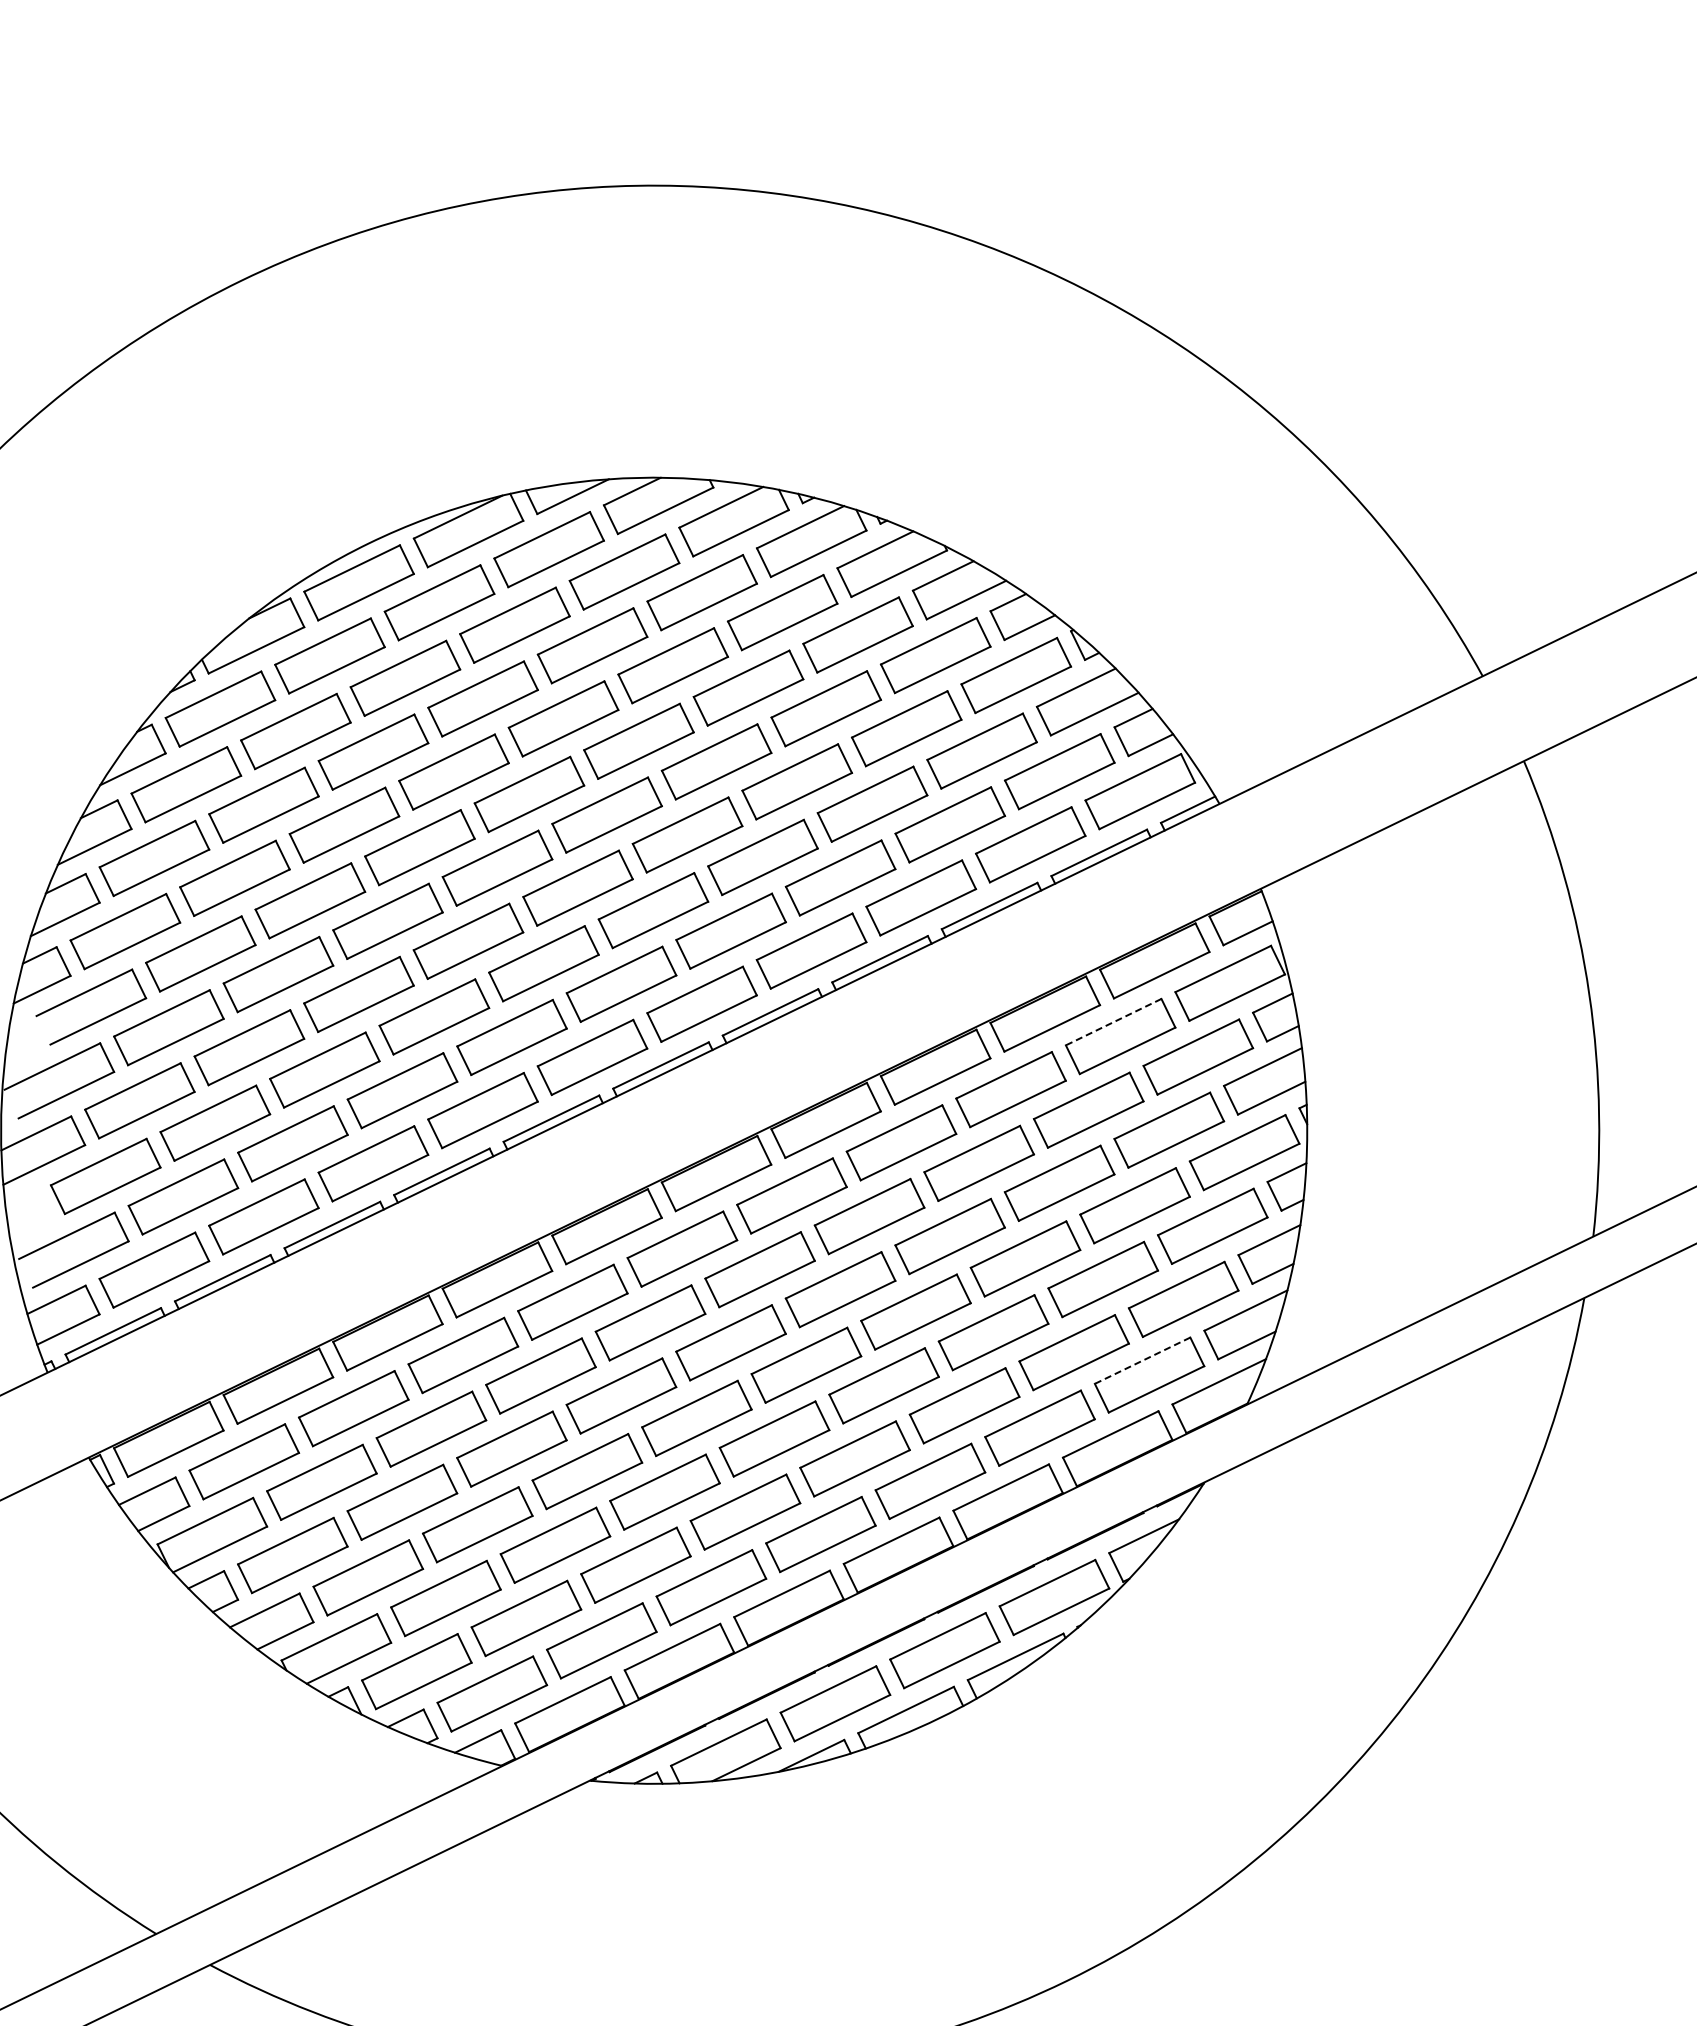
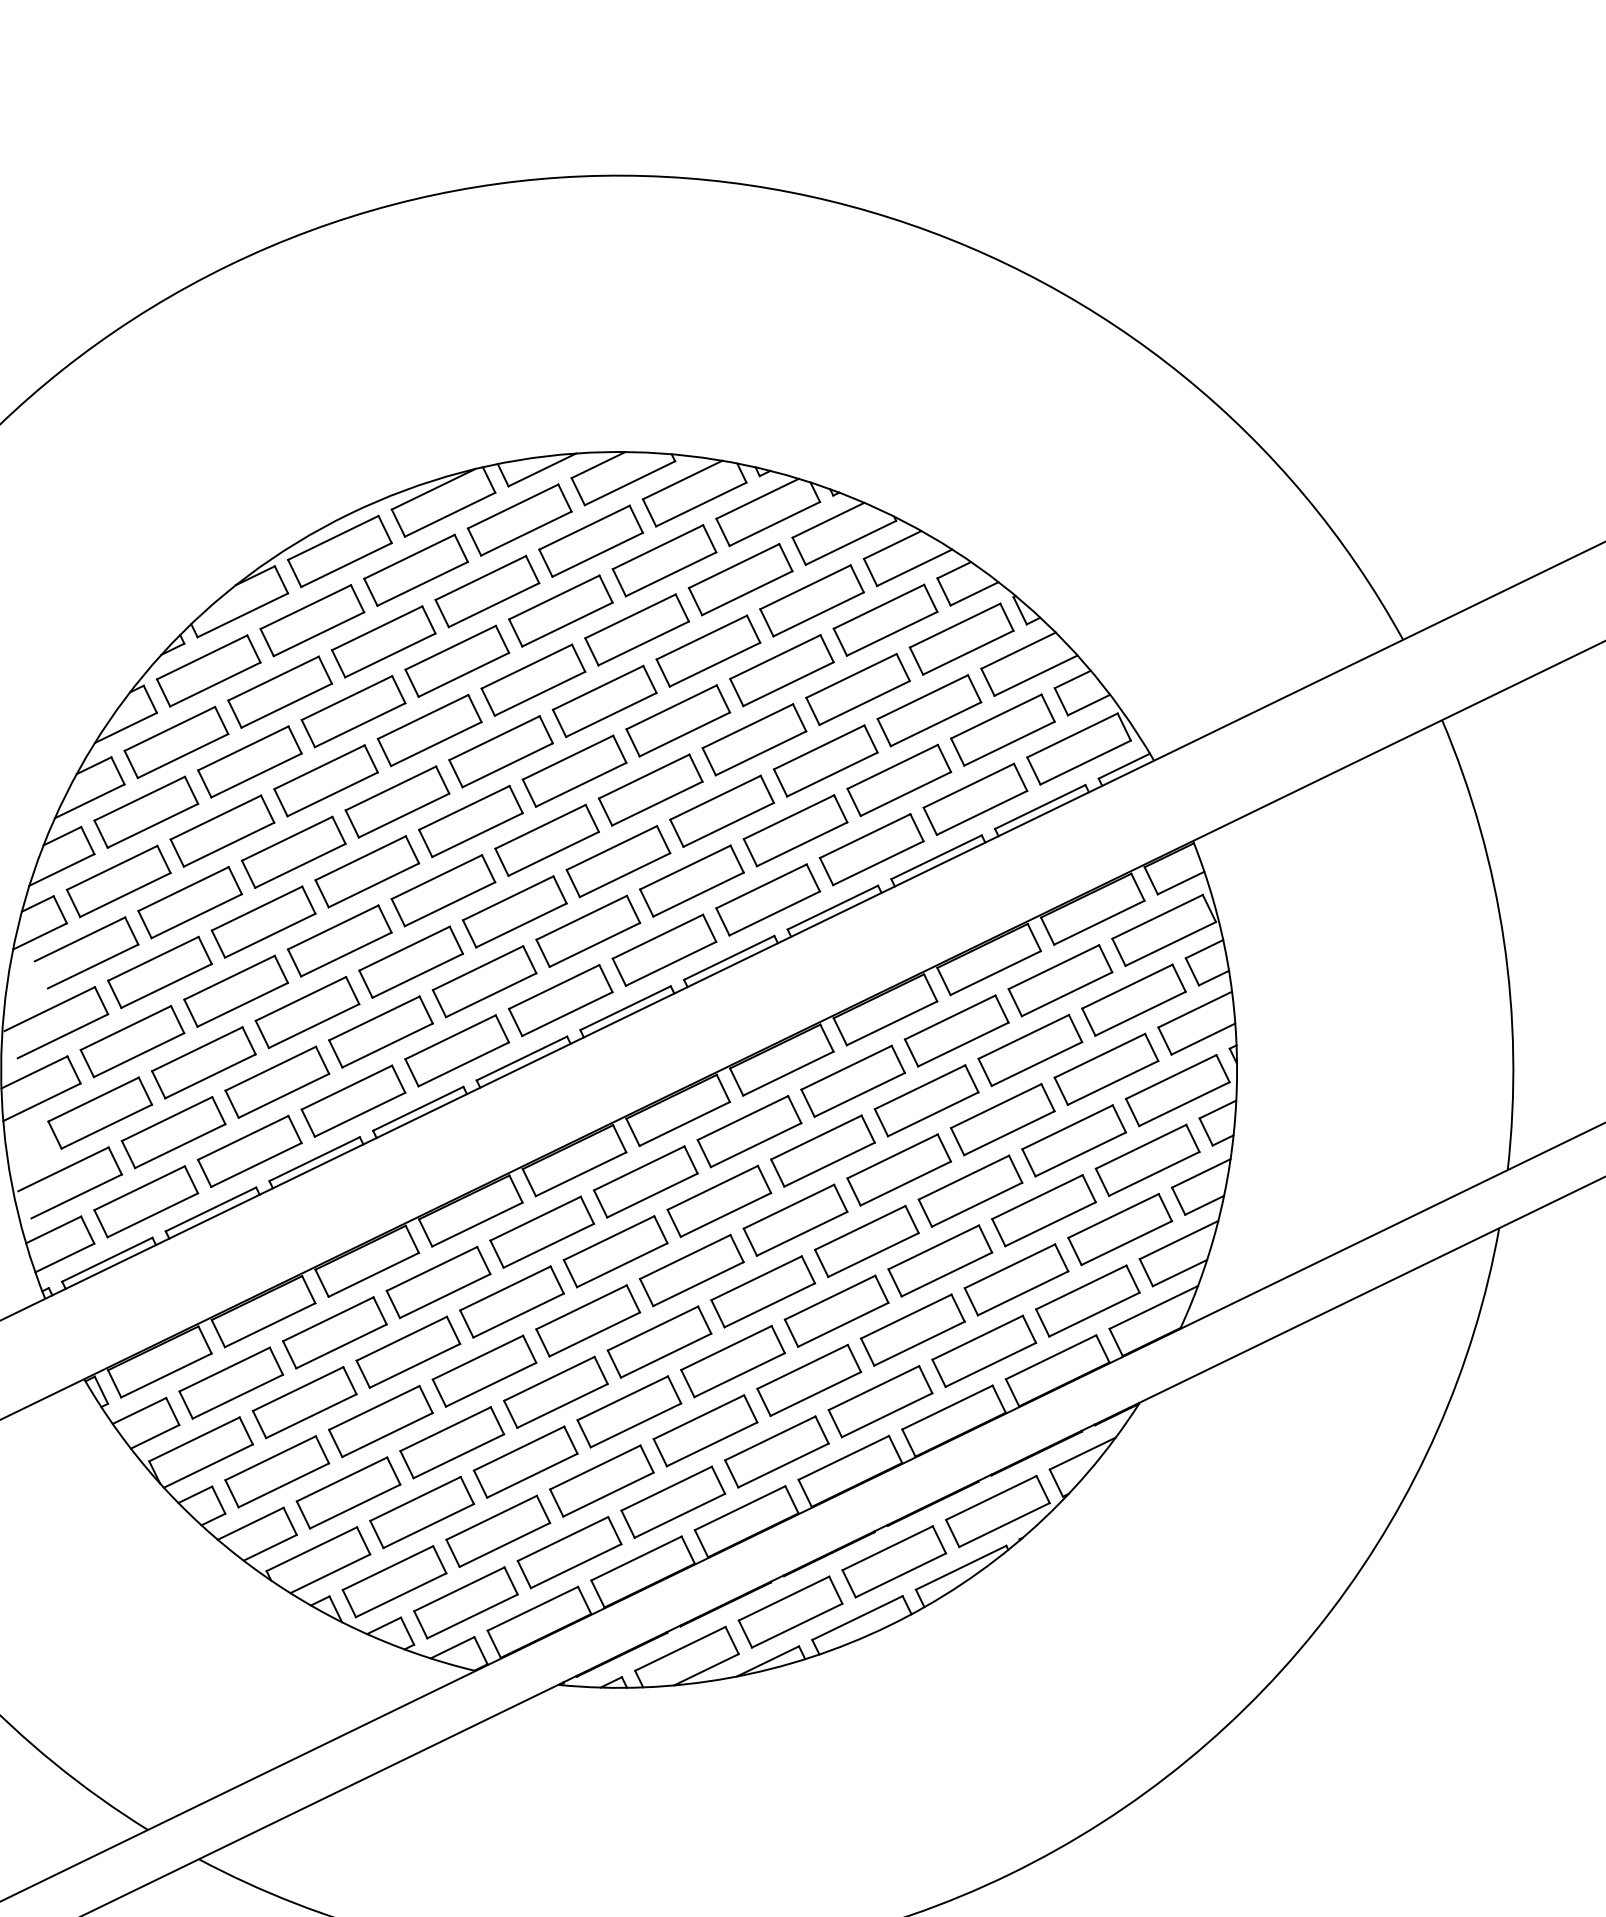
line: (1113, 1022) -> (1053, 967), dashed -> solid
line: (1142, 1360) -> (1081, 1287), dashed -> solid

